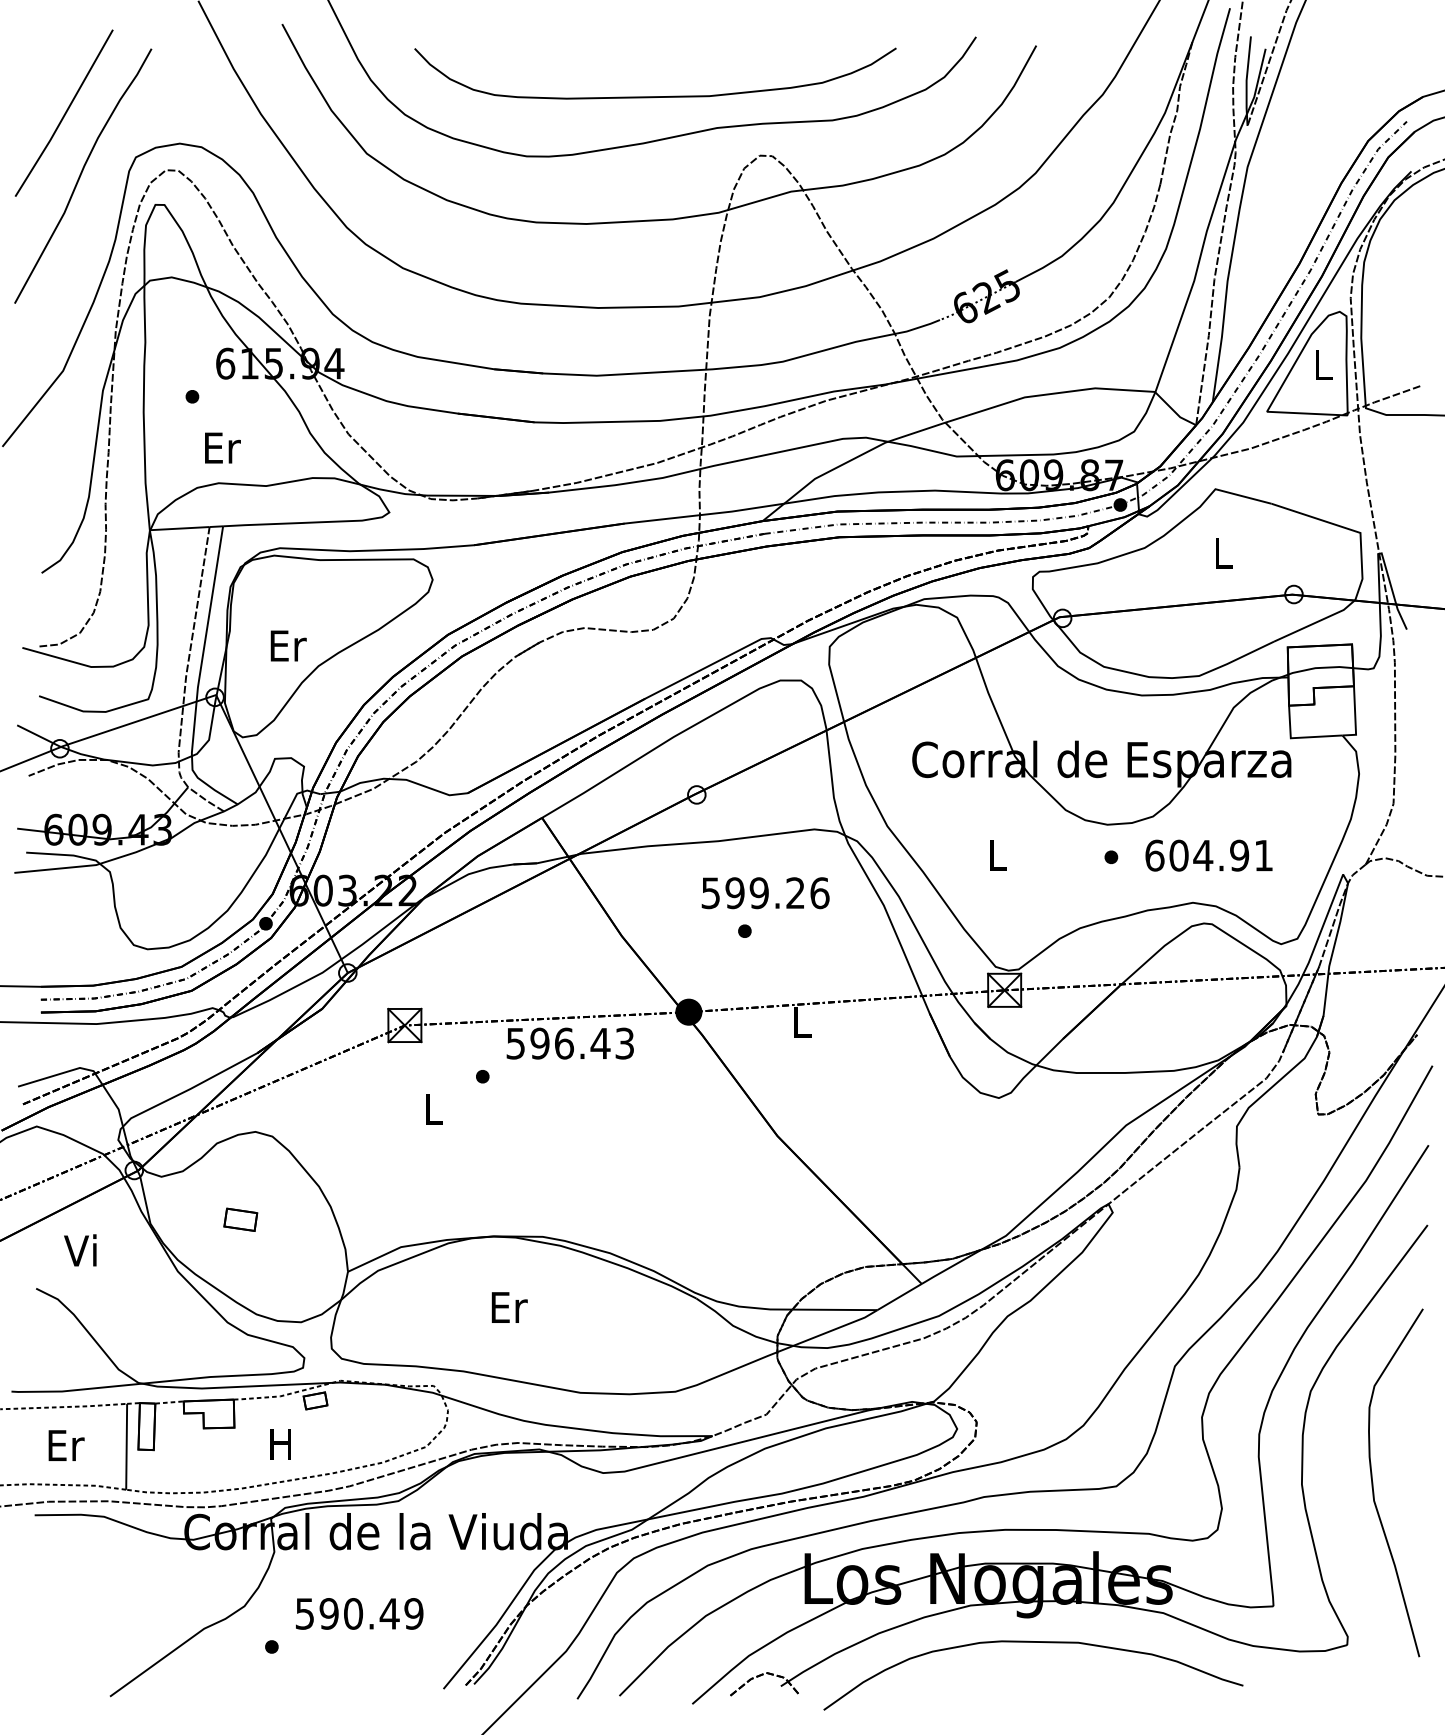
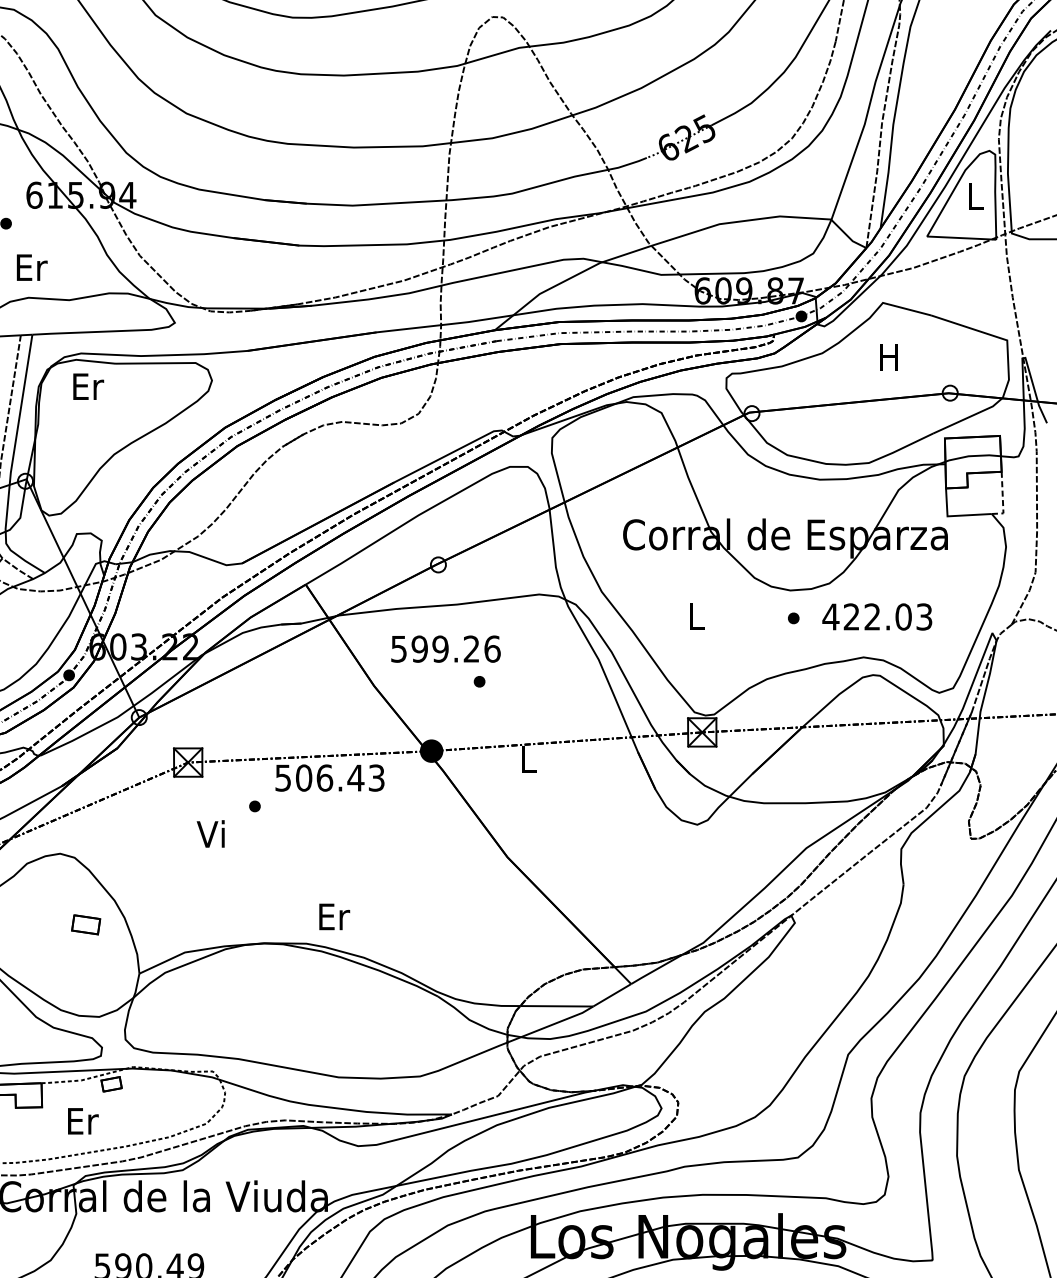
text: (1222, 553) -> (888, 358), L -> H
text: (288, 645) -> (88, 386), moved
line: (1355, 717) -> (1002, 498), solid -> dashed
text: (1208, 855) -> (876, 616), 604.91 -> 422.03
text: (765, 893) -> (445, 649), moved
text: (539, 1043) -> (303, 777), 596.43 -> 506.43
text: (430, 1108) -> (210, 833), L -> Vi
part: (240, 1219) -> (85, 924), moved
text: (509, 1307) -> (334, 916), moved
text: (282, 1443) -> (83, 1120), H -> Er

